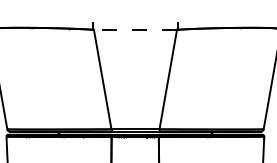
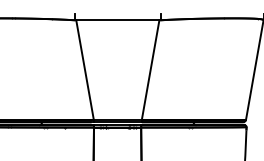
line: (135, 29) -> (117, 20), dashed -> solid

